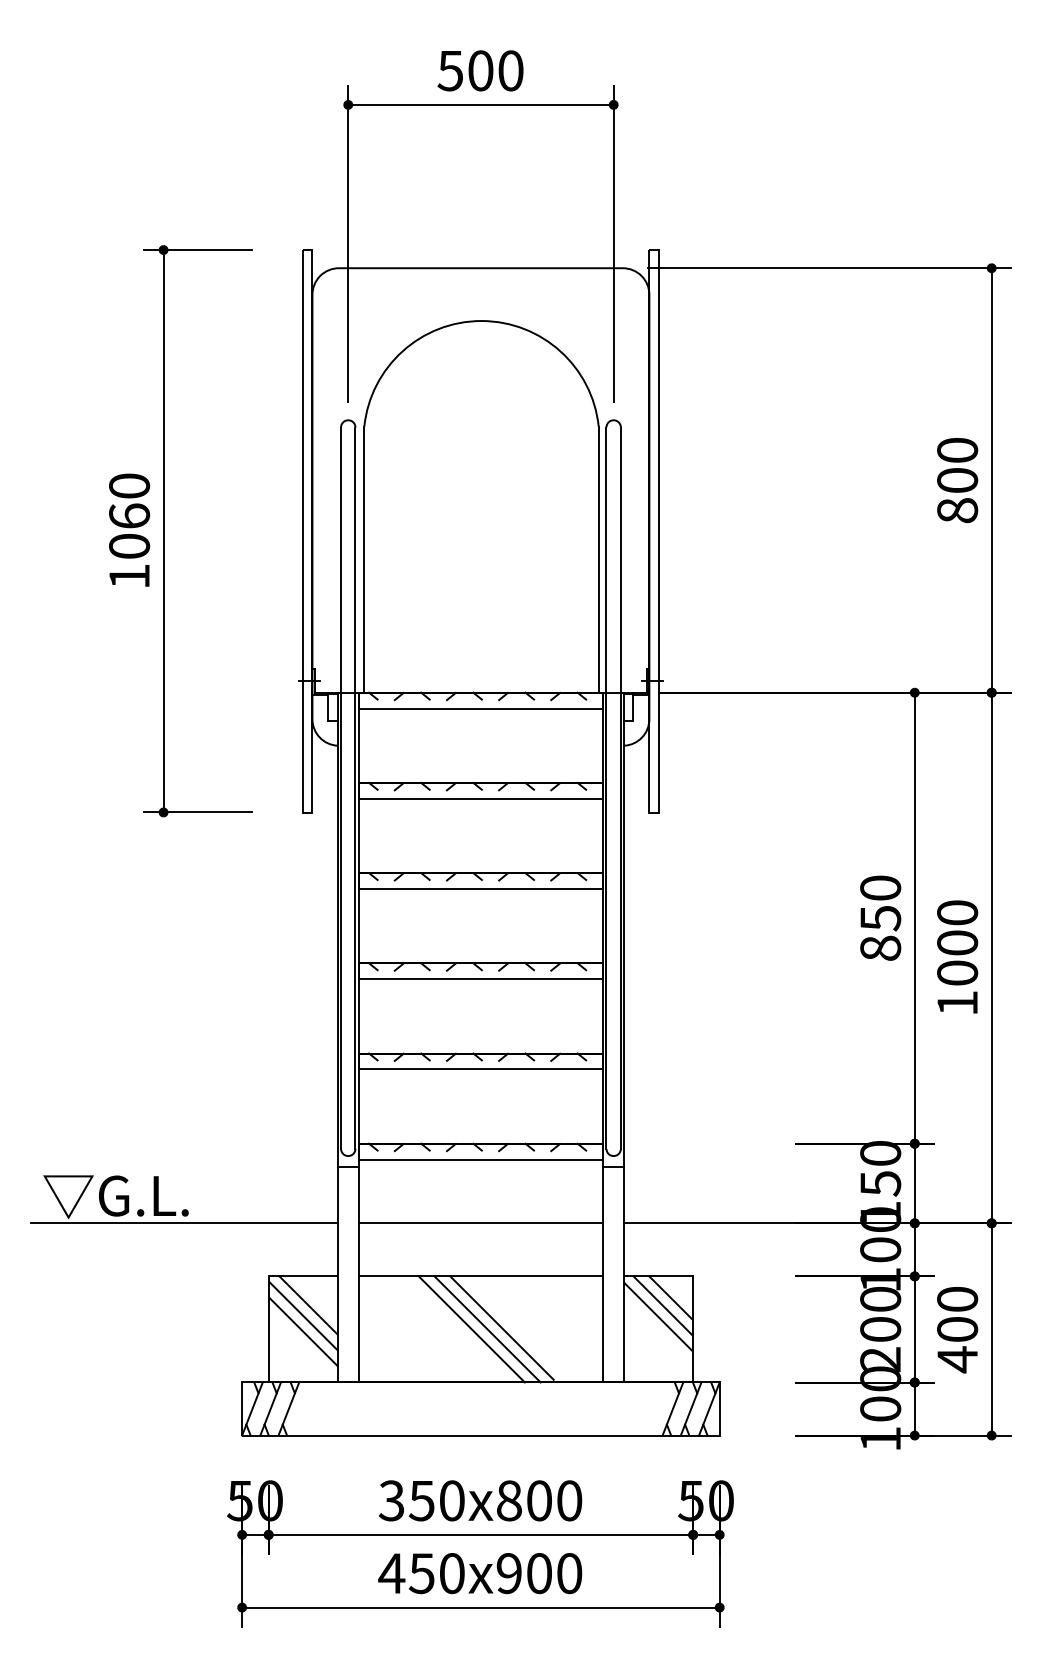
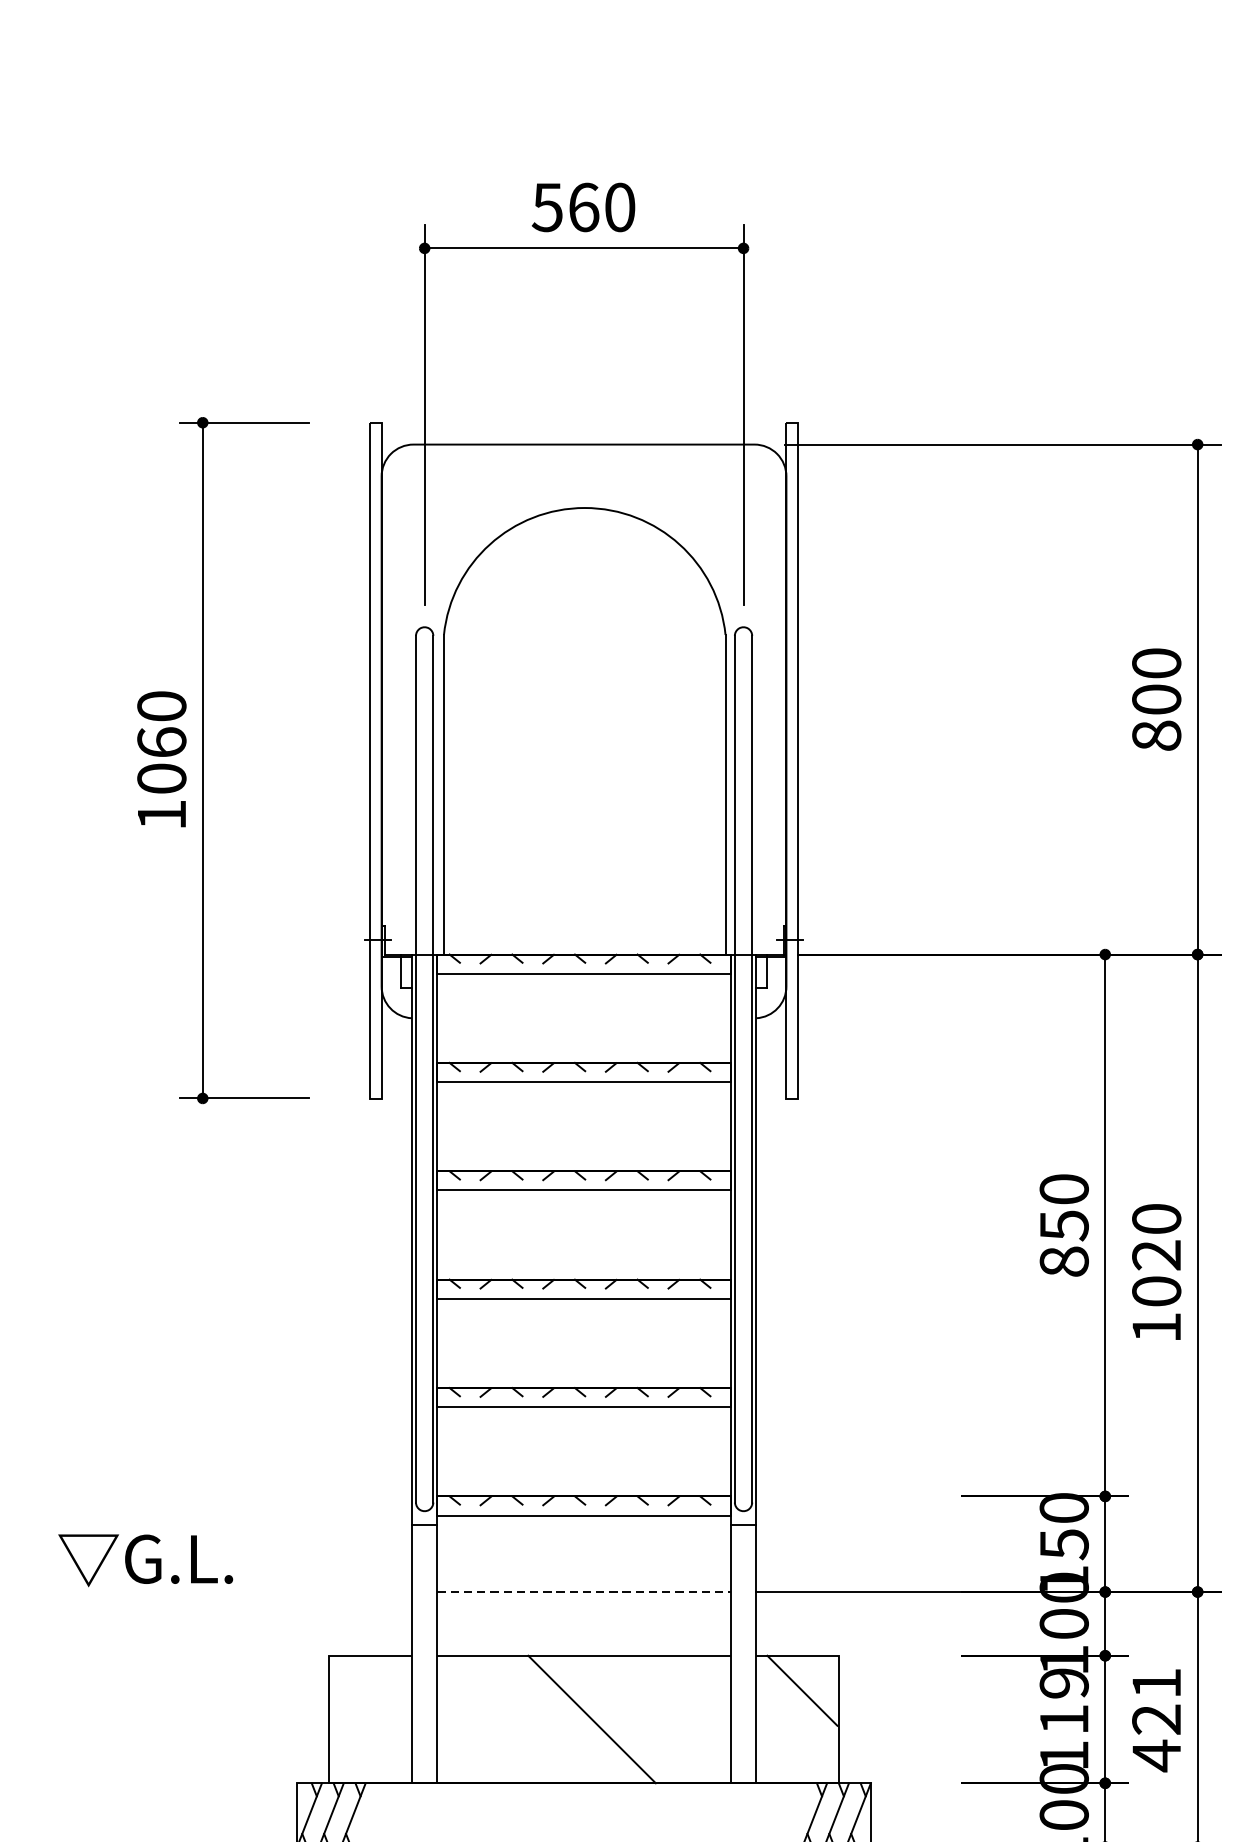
text: (480, 70) -> (583, 207), 500 -> 560
text: (957, 942) -> (1156, 1254), 1000 -> 1020
line: (184, 1223) -> (227, 1592), removed
line: (481, 1223) -> (584, 1592), solid -> dashed
line: (670, 1297) -> (811, 1681), removed
line: (308, 1305) -> (376, 1690), removed
text: (957, 1314) -> (1156, 1701), 400 -> 421
line: (303, 1316) -> (370, 1703), removed
line: (657, 1316) -> (796, 1703), removed
line: (501, 1327) -> (608, 1717), removed
line: (471, 1329) -> (572, 1719), removed
text: (880, 1329) -> (1064, 1719), 200 -> 119
line: (303, 1332) -> (370, 1723), removed

